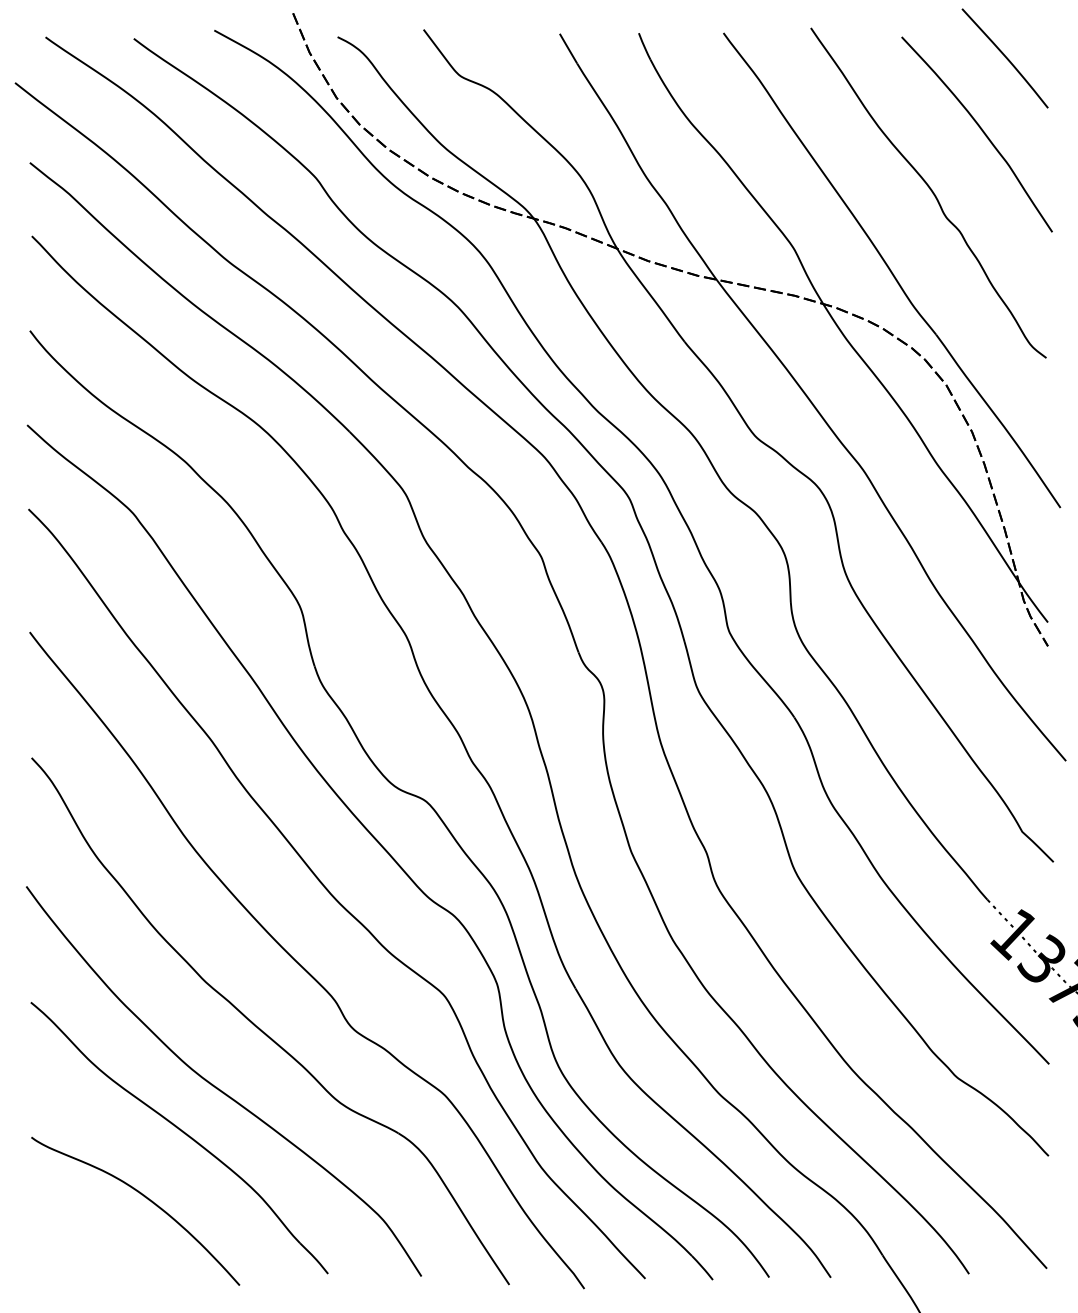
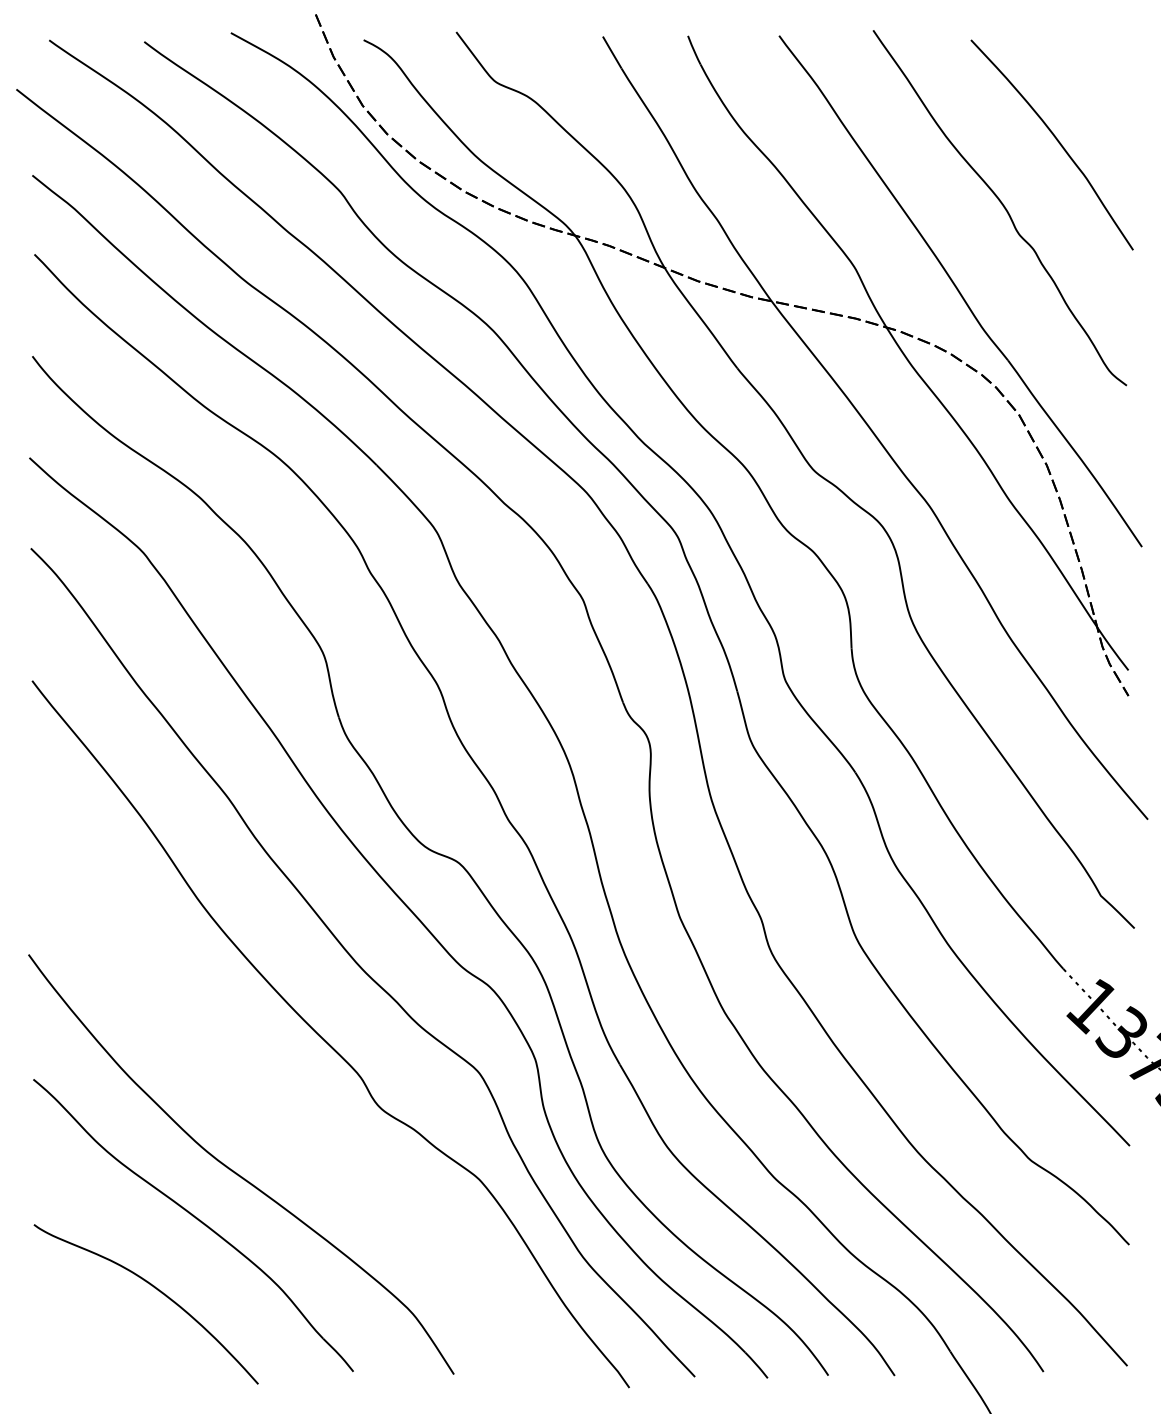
curve: (1004, 56) -> (1081, 61), removed
part: (265, 1032) -> (285, 1111), removed

